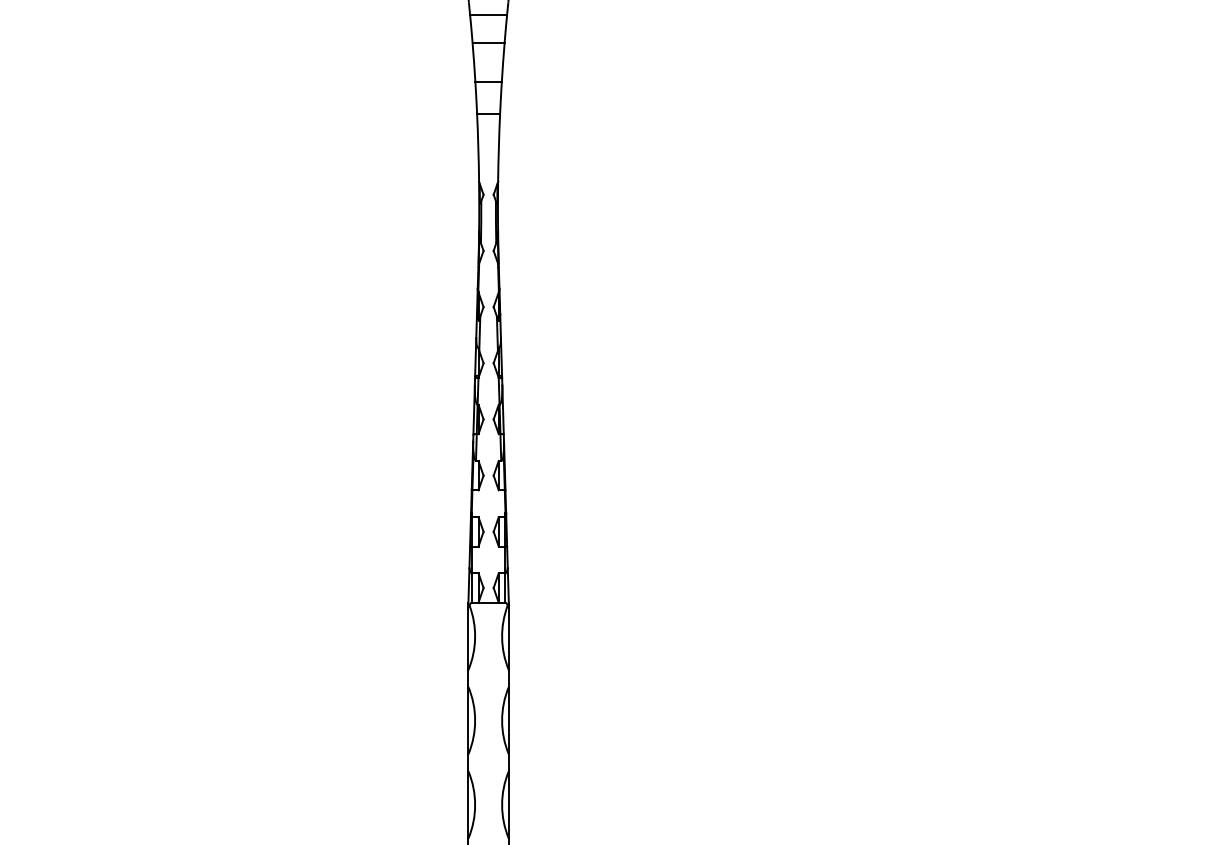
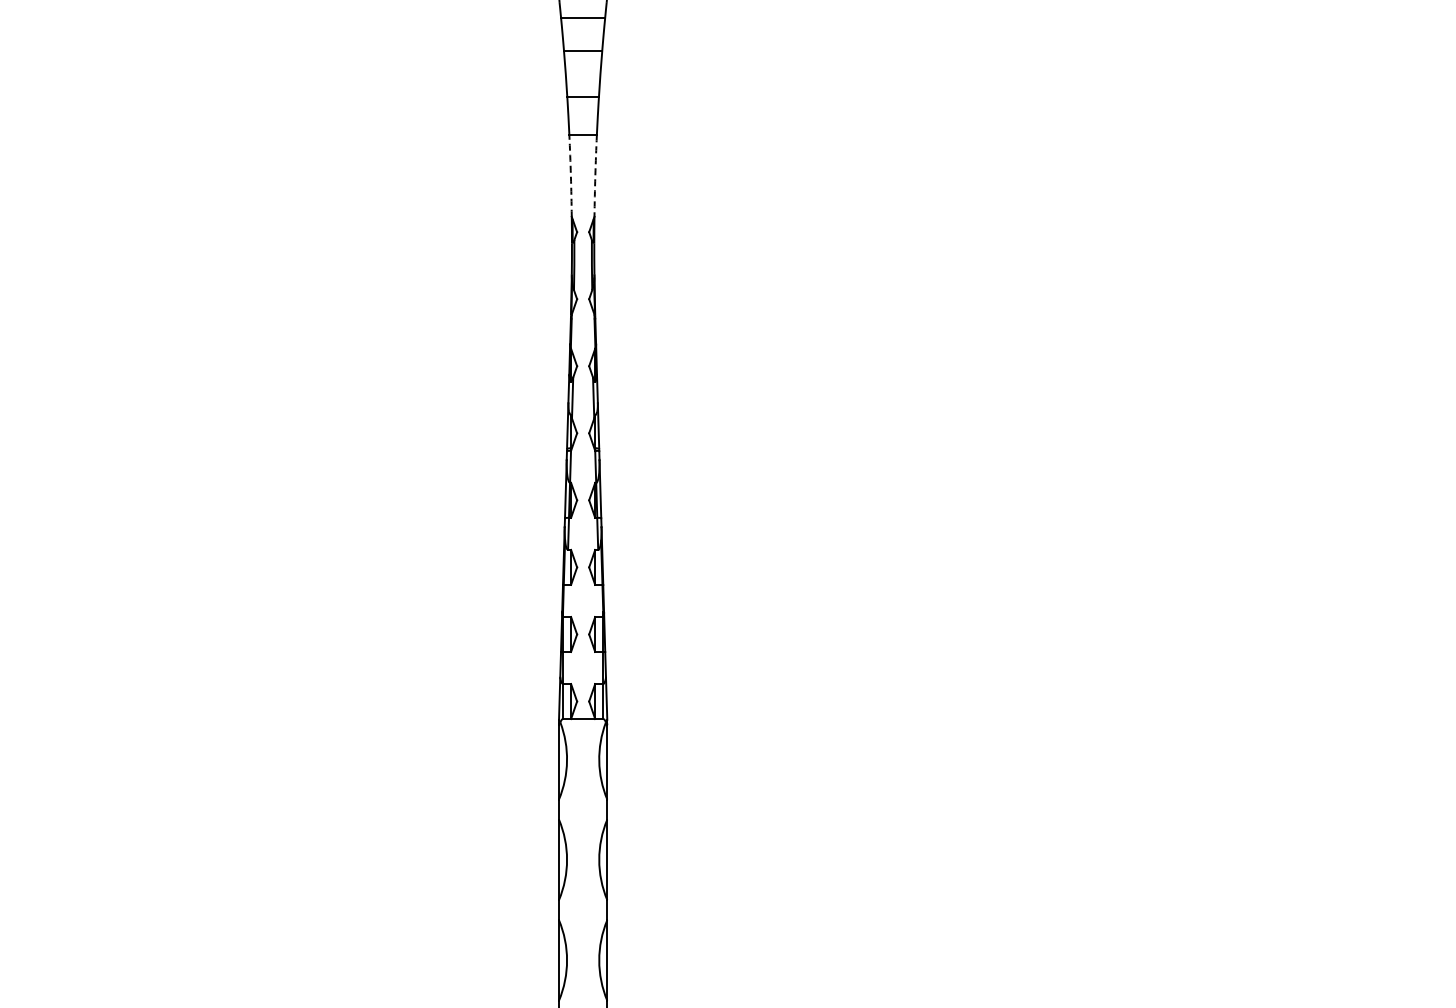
arc: (478, 148) -> (570, 176), solid -> dashed
arc: (498, 148) -> (595, 176), solid -> dashed

